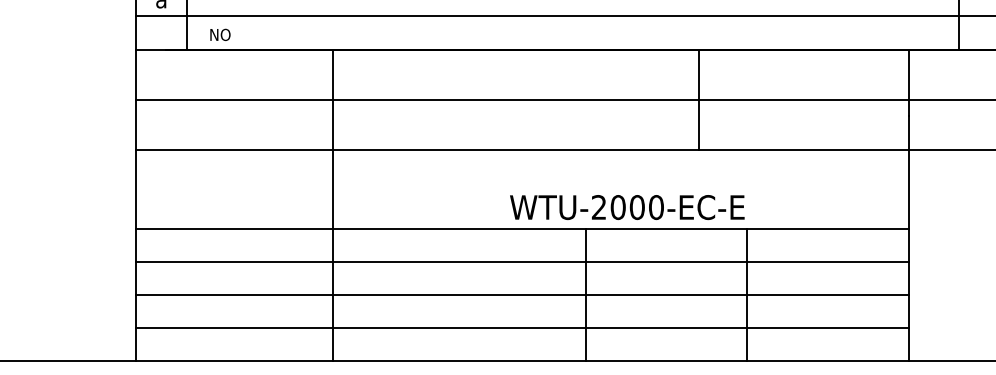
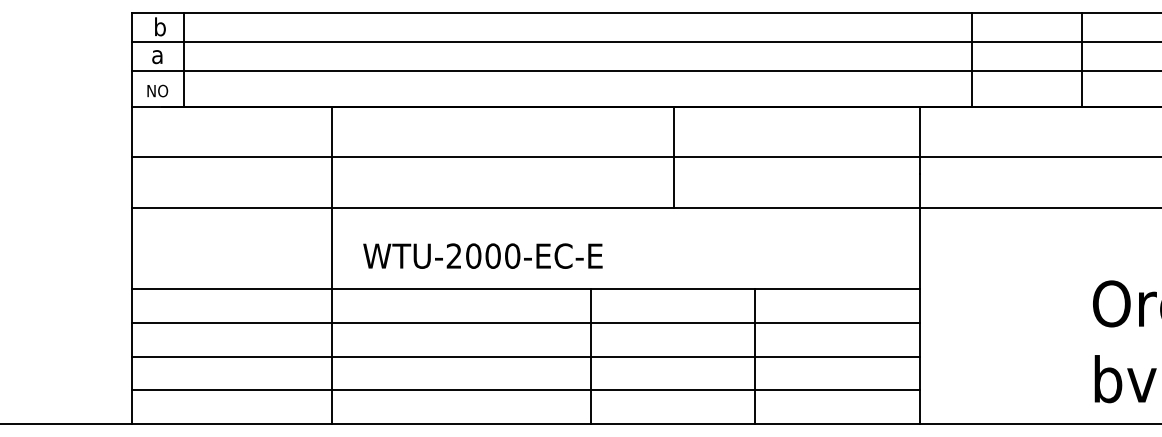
text: (220, 34) -> (157, 90), moved
line: (699, 100) -> (674, 157), moved
text: (626, 206) -> (482, 255), moved

